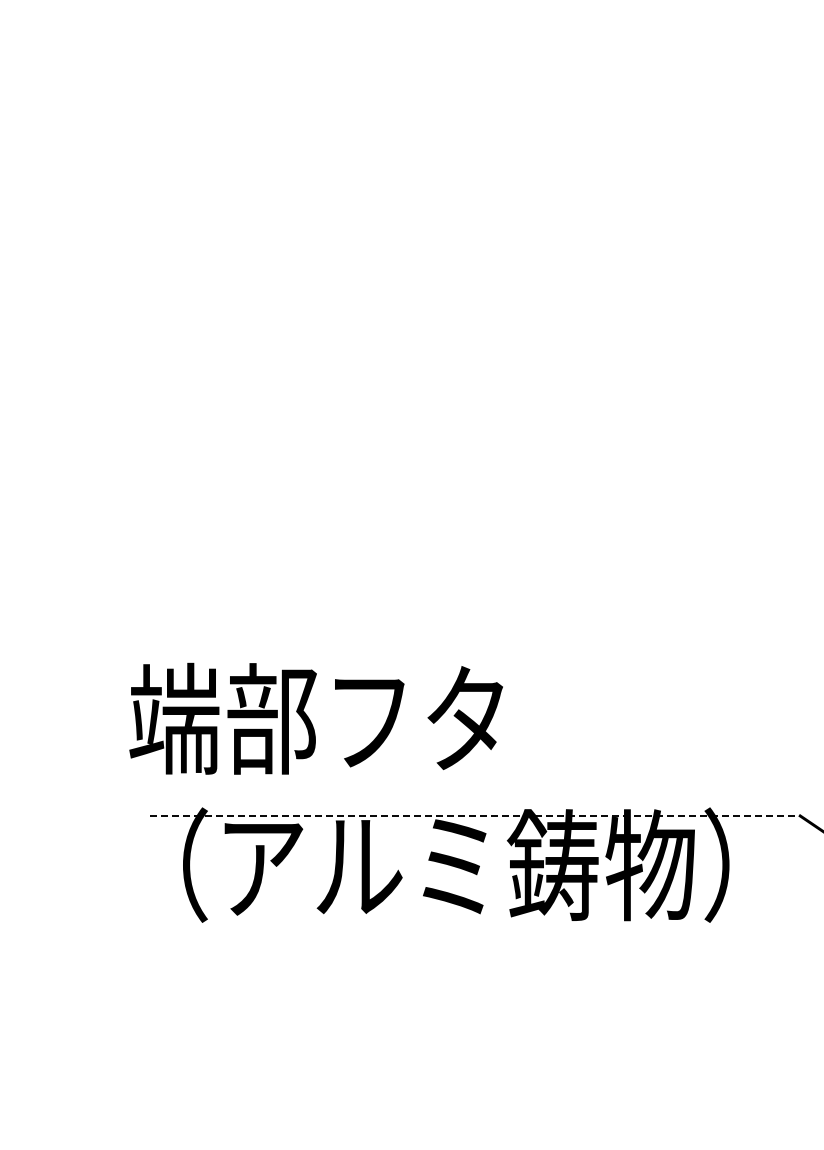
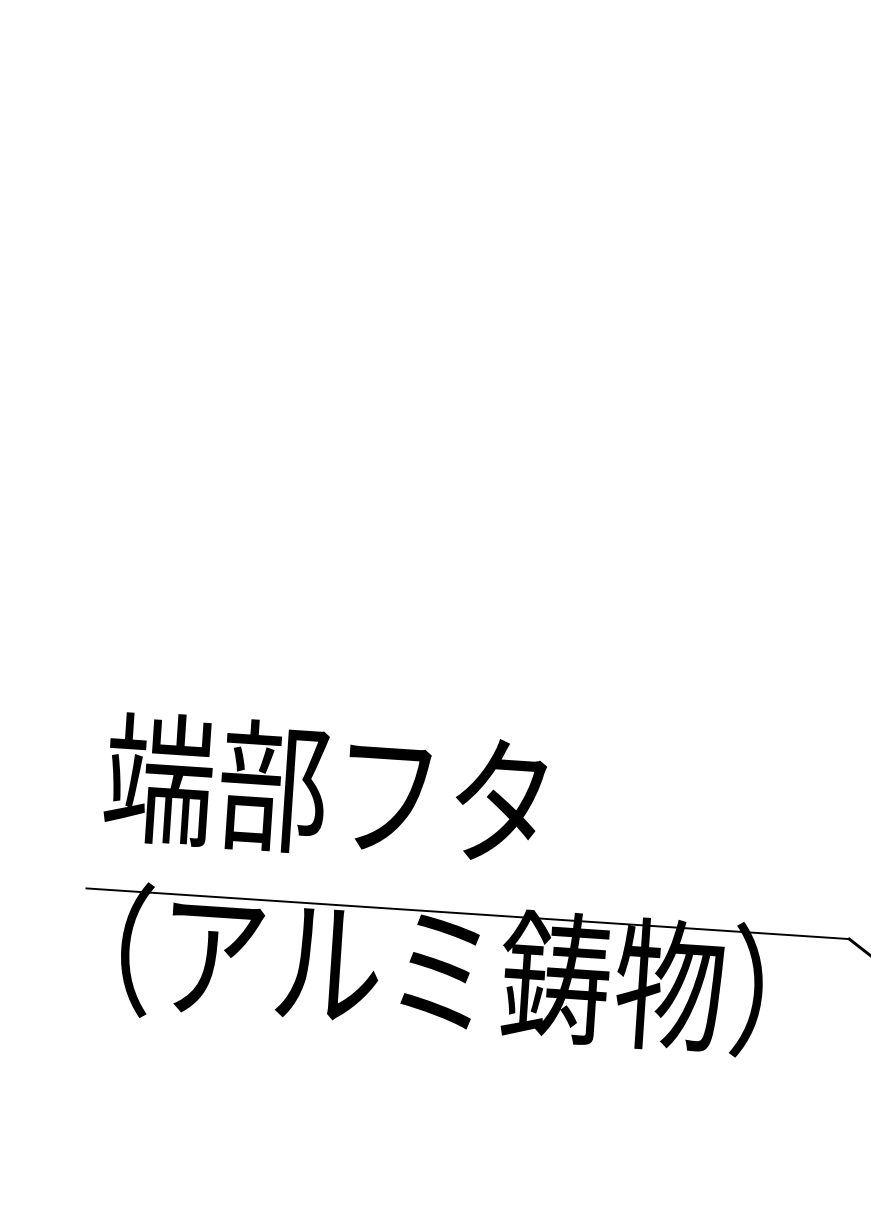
text: (315, 718) -> (324, 789), moved
line: (475, 815) -> (468, 913), dashed -> solid

